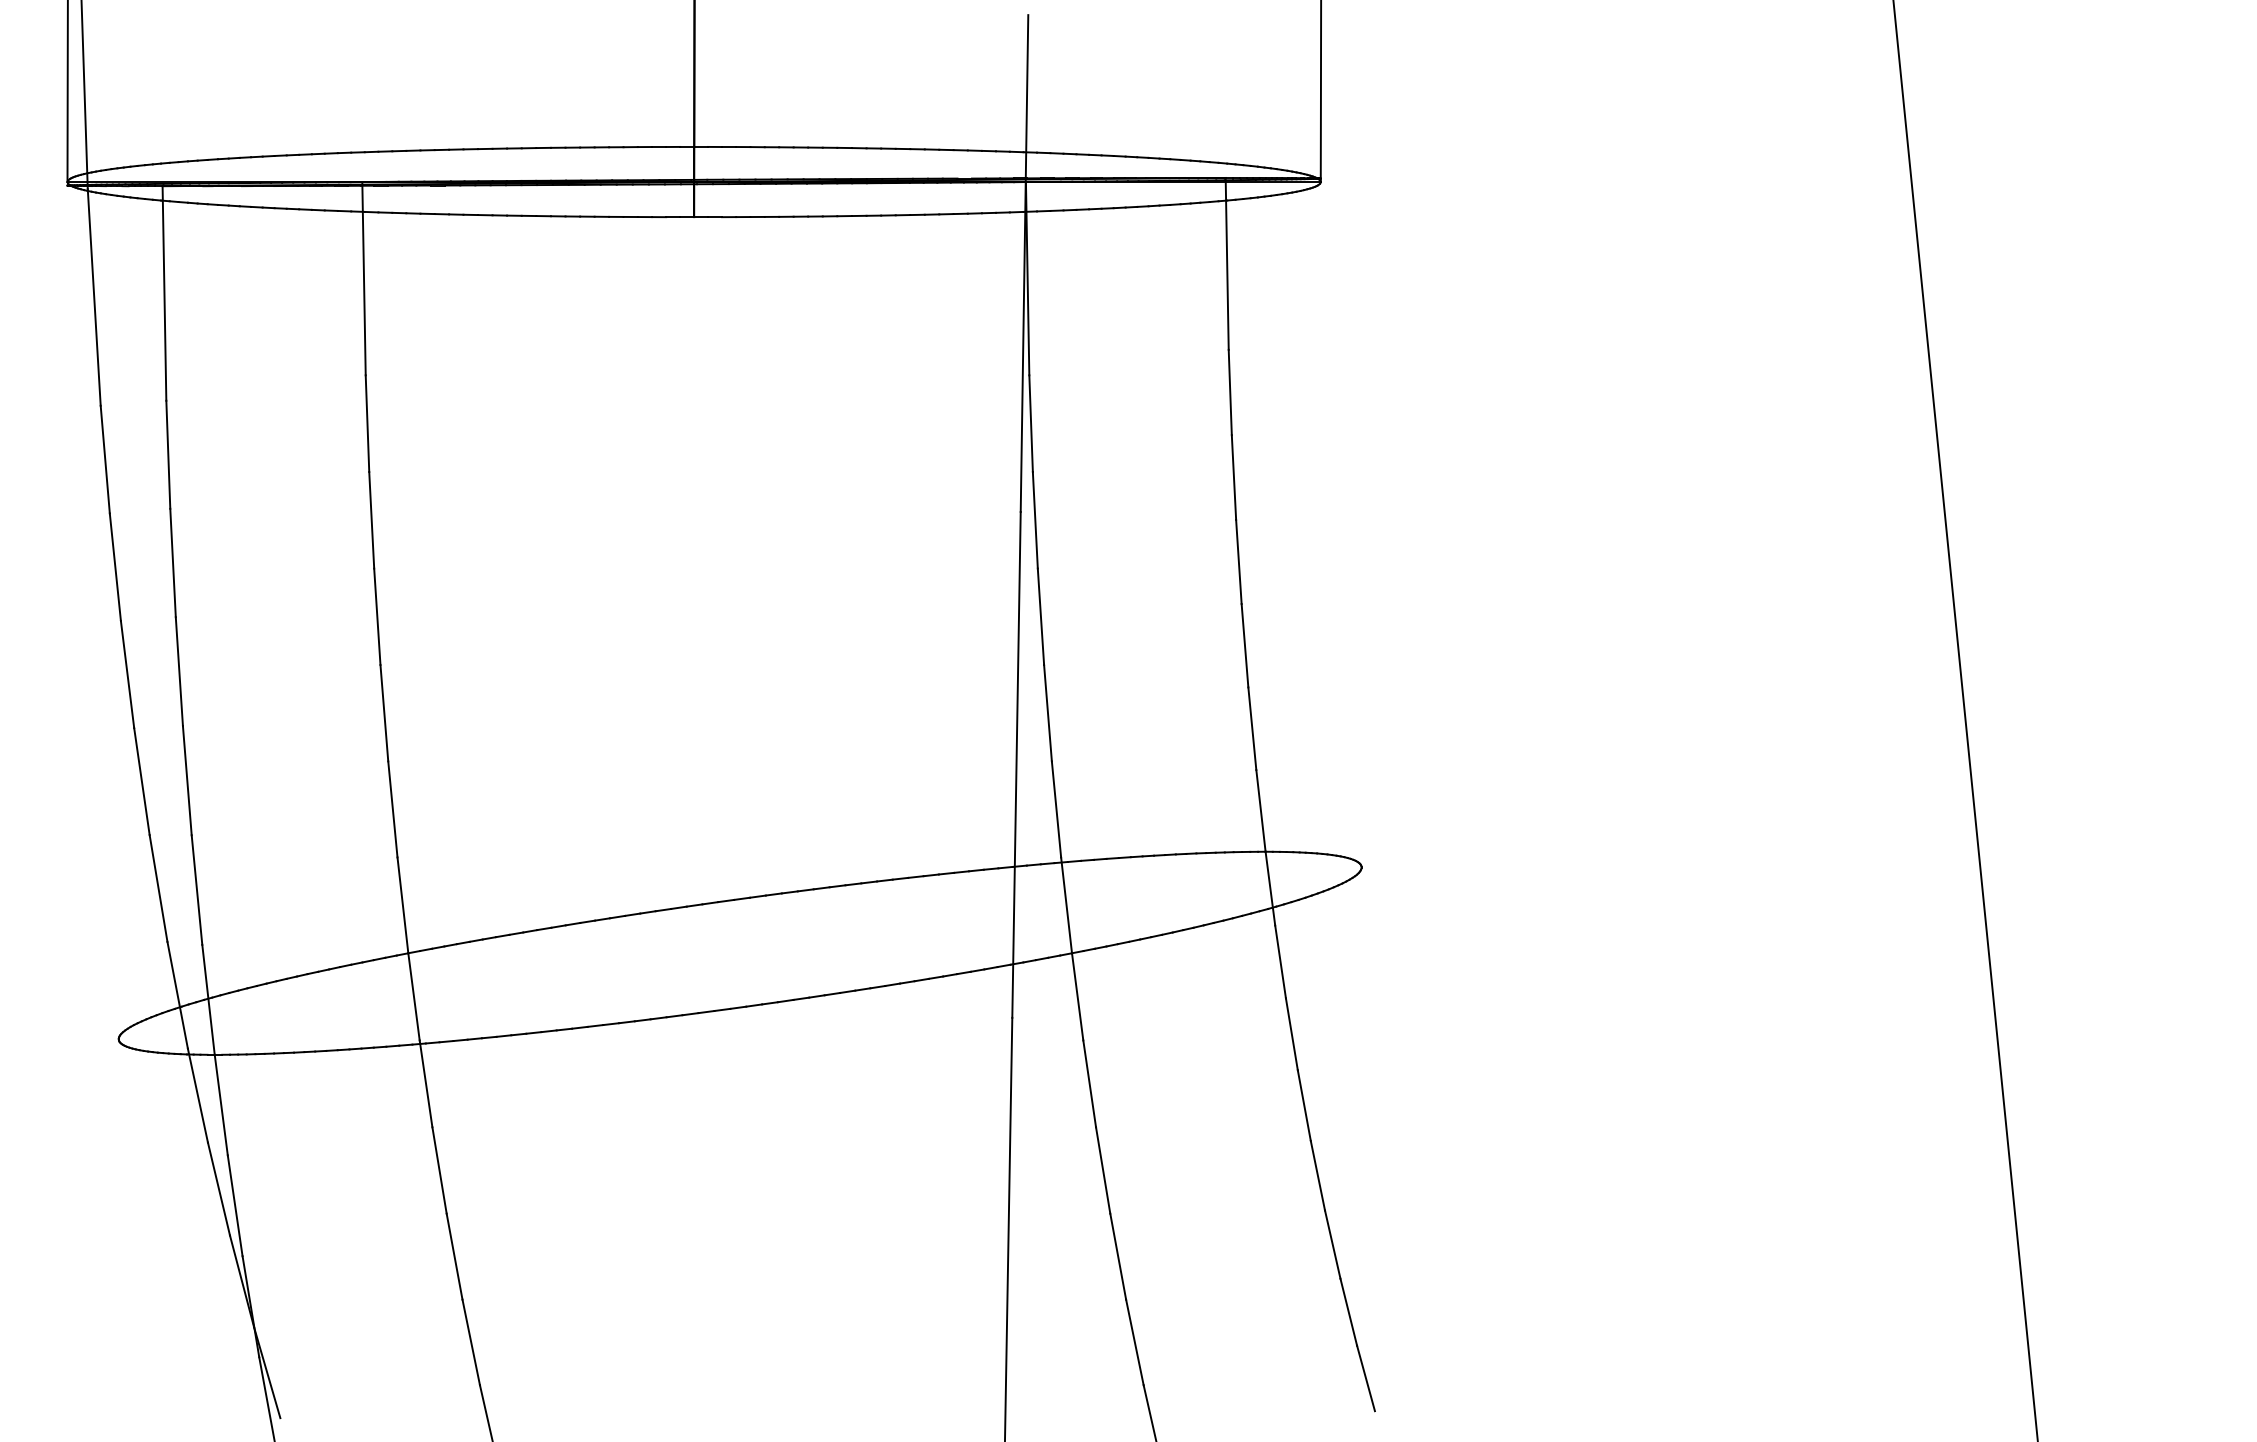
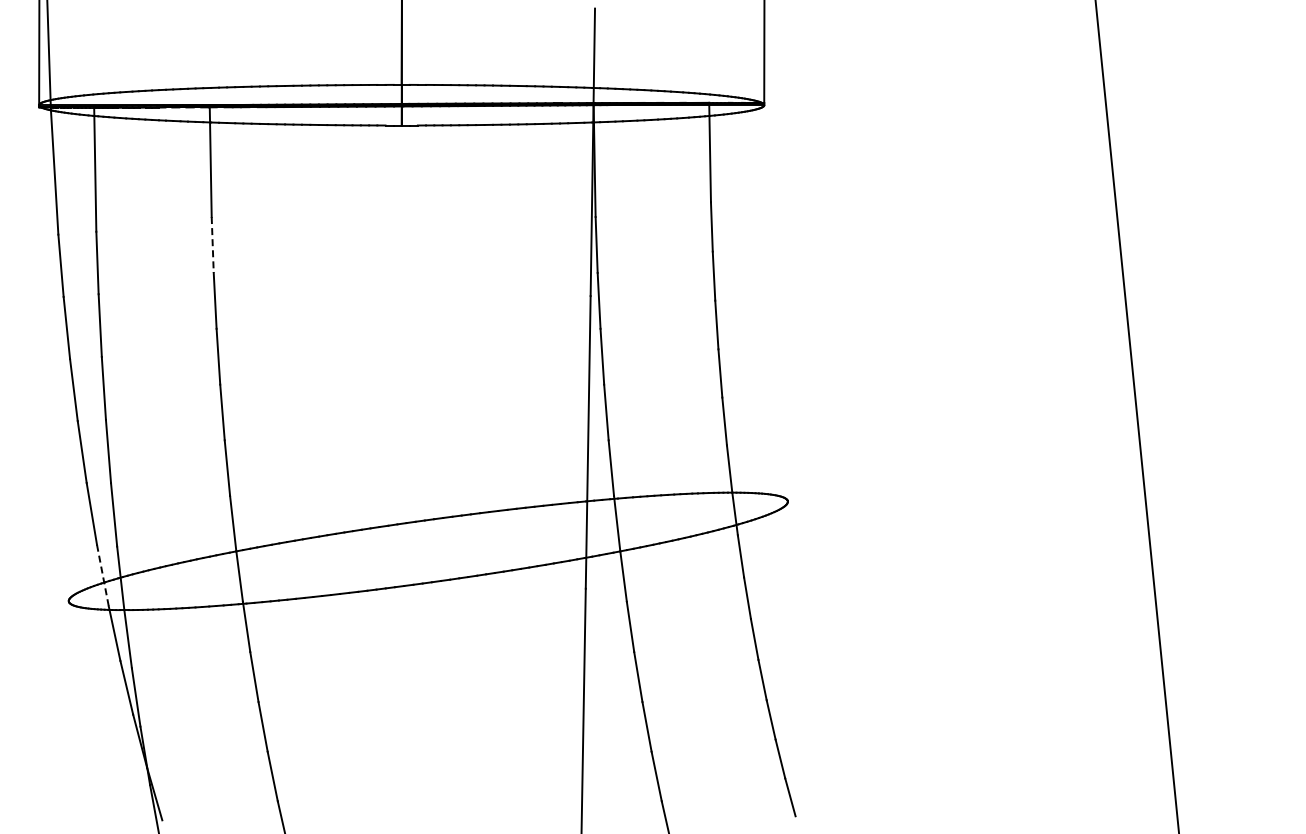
line: (367, 422) -> (212, 244), solid -> dashed
line: (178, 996) -> (103, 576), solid -> dashed

